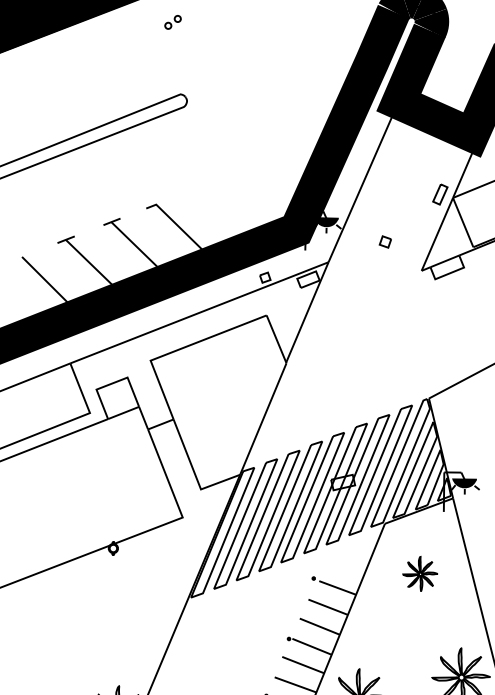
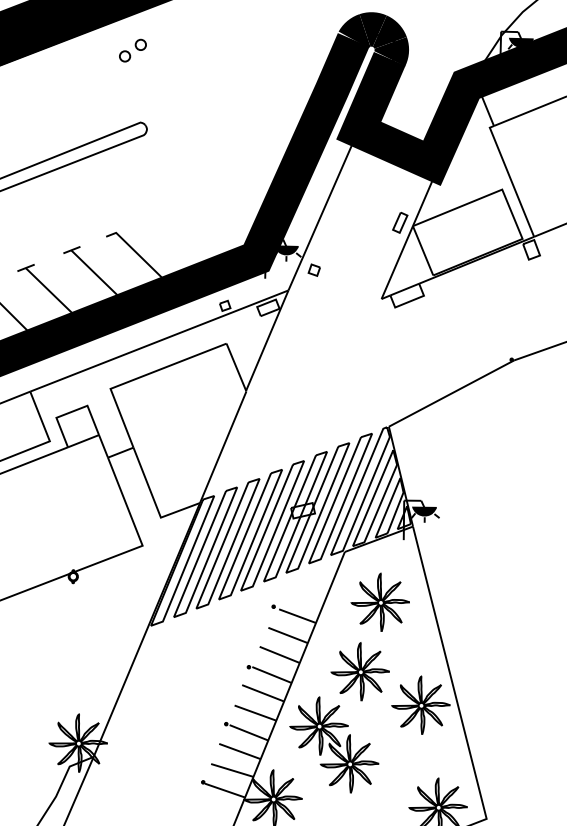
part: (172, 22) -> (132, 50), size x1.67
part: (384, 241) -> (313, 269), moved
part: (419, 573) -> (379, 601), size x1.67
part: (399, 643) -> (359, 671), added

